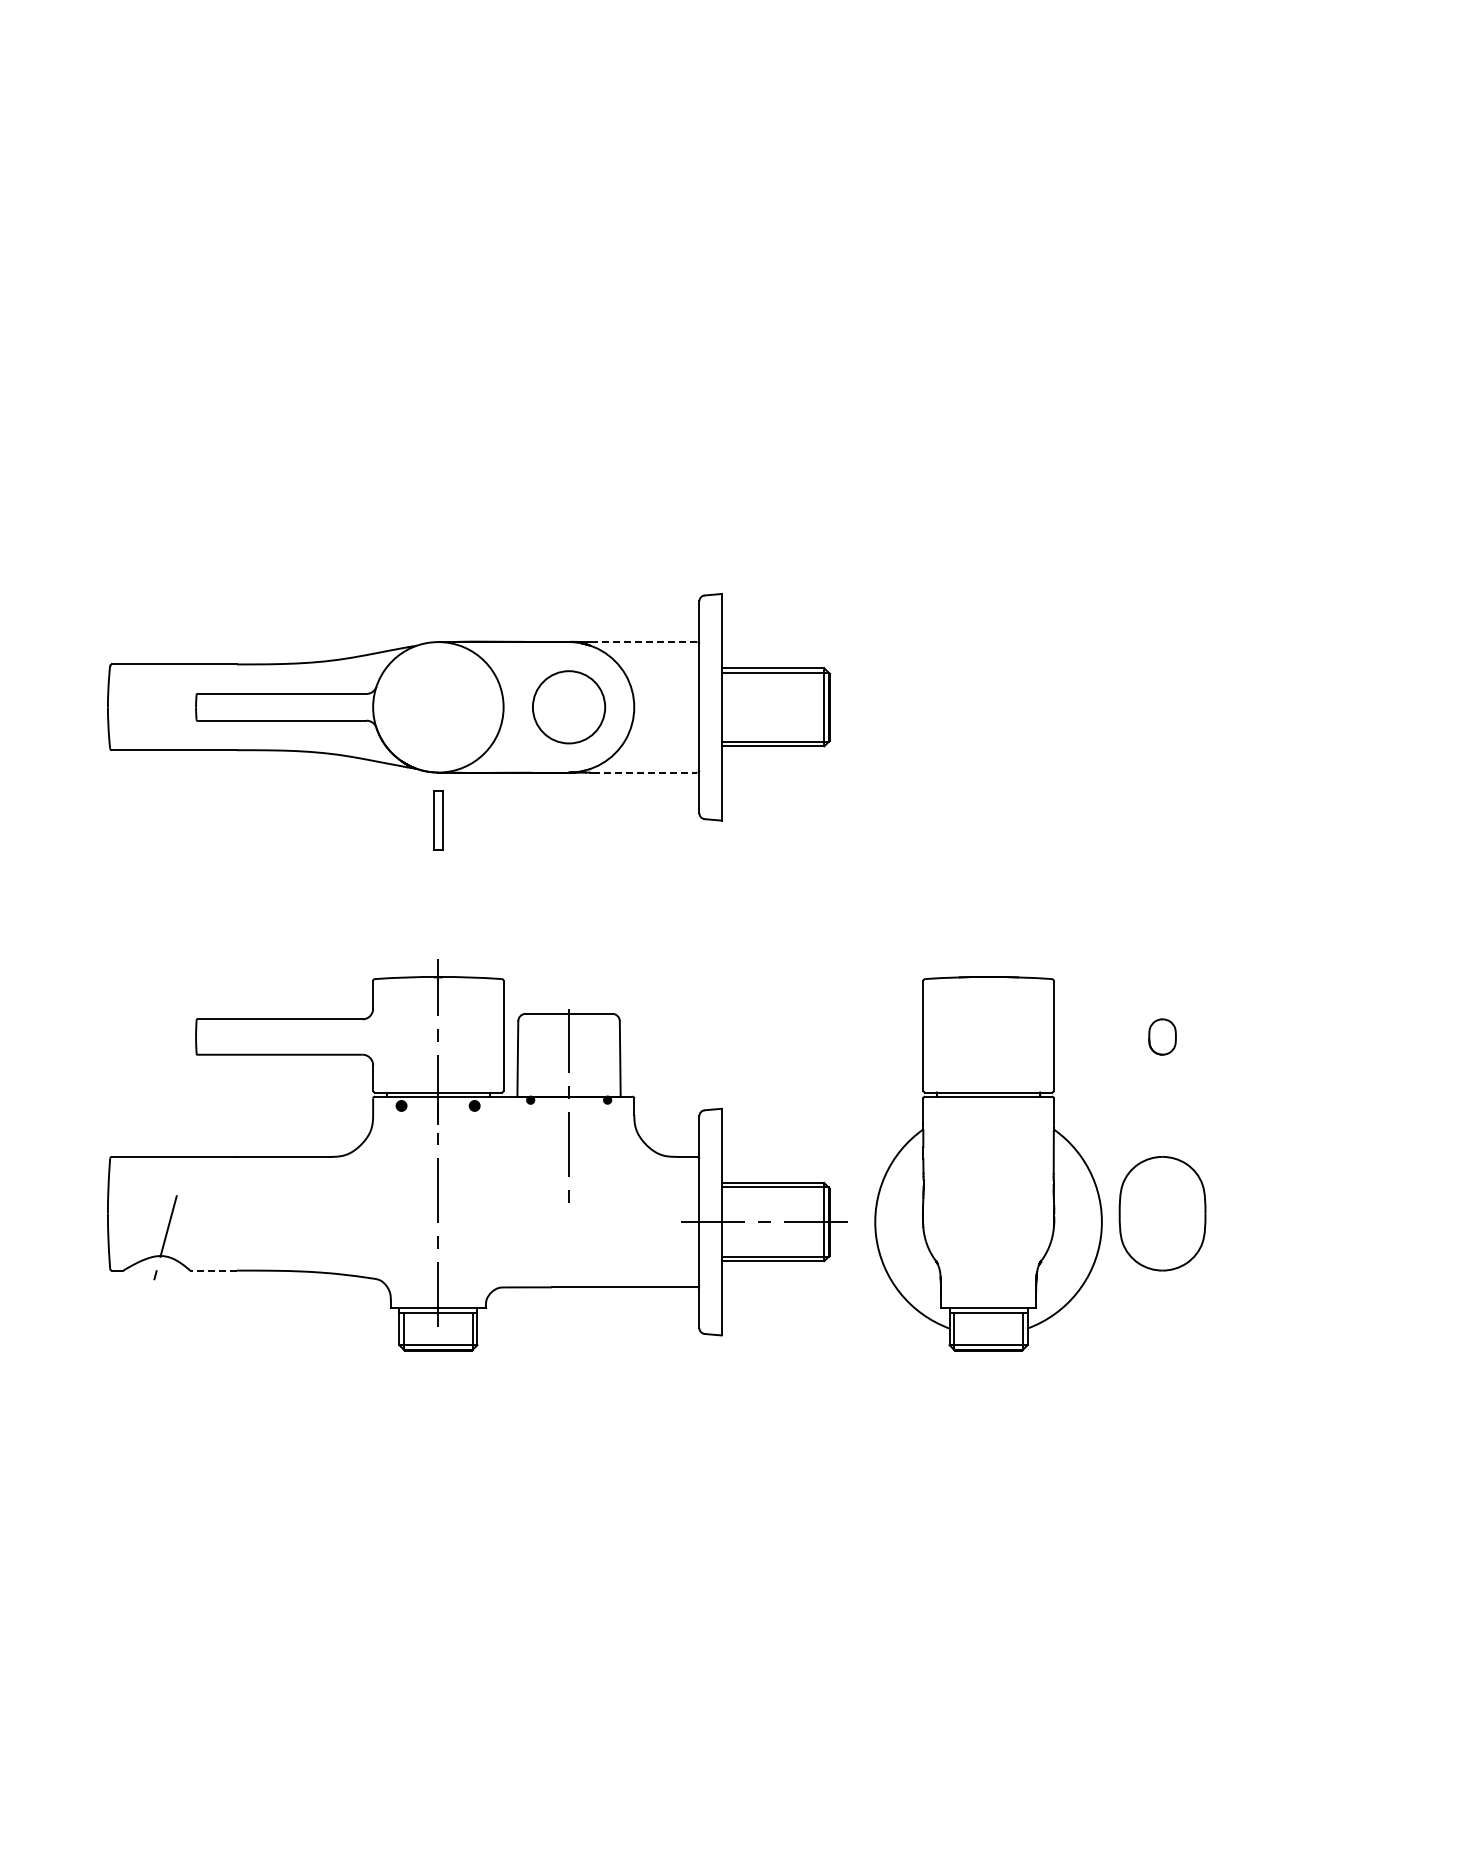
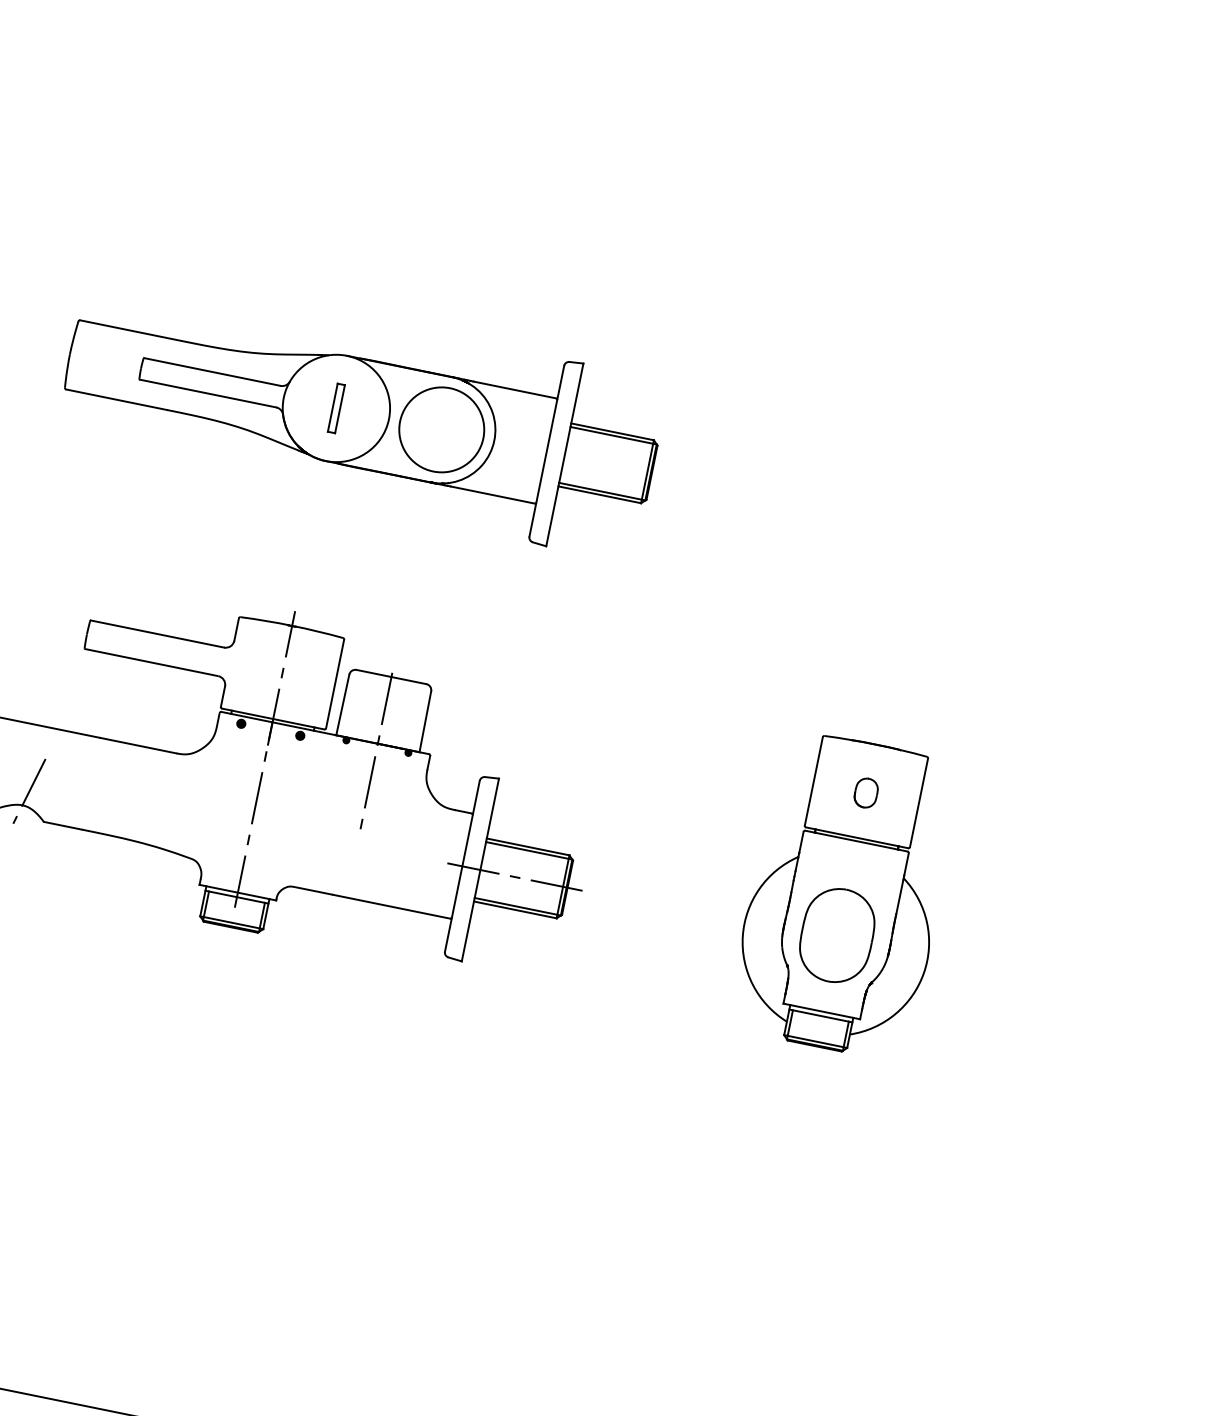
line: (645, 642) -> (514, 390), dashed -> solid
circle: (568, 706) -> (441, 429), size x1.43
line: (645, 772) -> (492, 494), dashed -> solid
part: (438, 820) -> (336, 408), moved
part: (988, 1163) -> (845, 895), moved
line: (213, 1270) -> (62, 825), dashed -> solid

